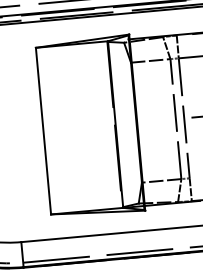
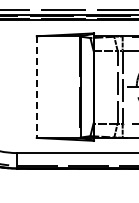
line: (43, 131) -> (36, 87), solid -> dashed

